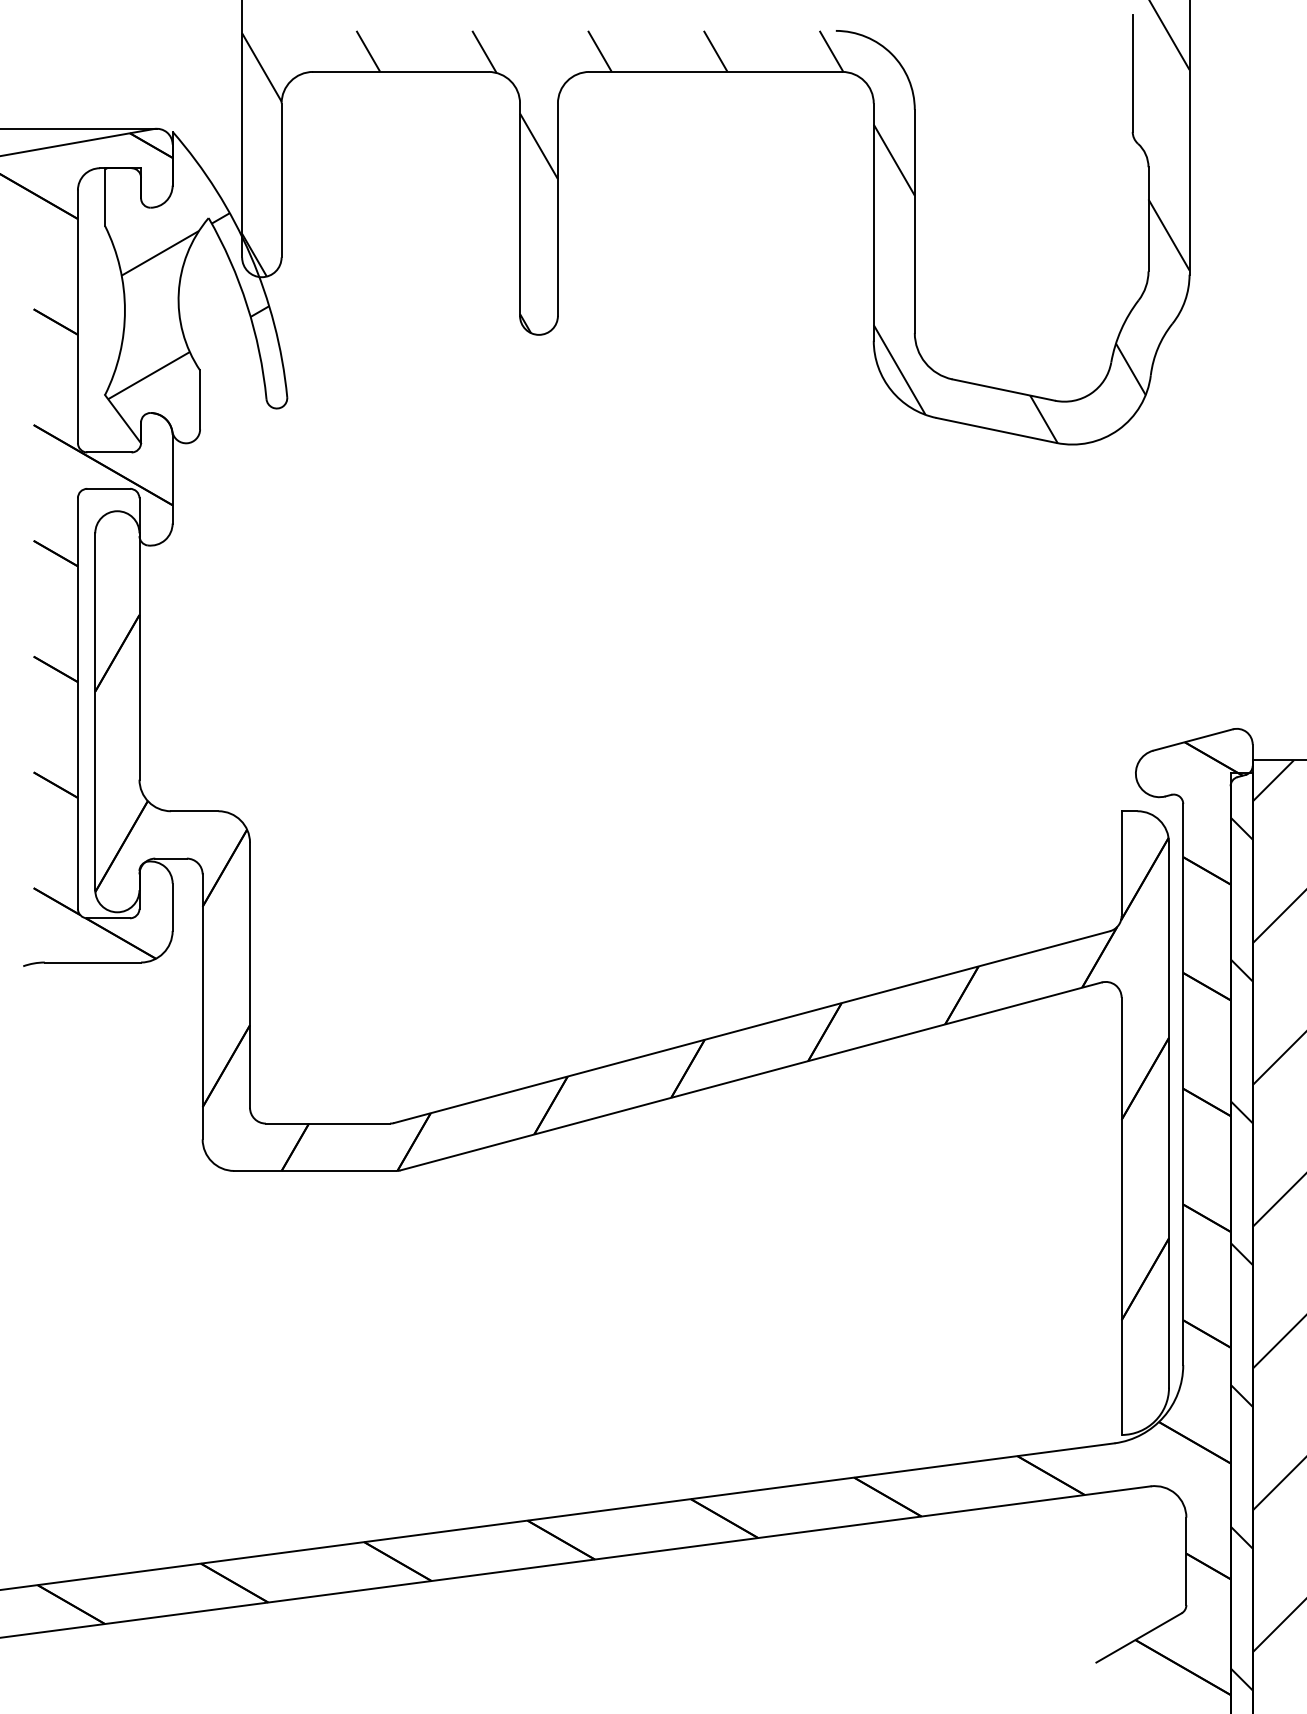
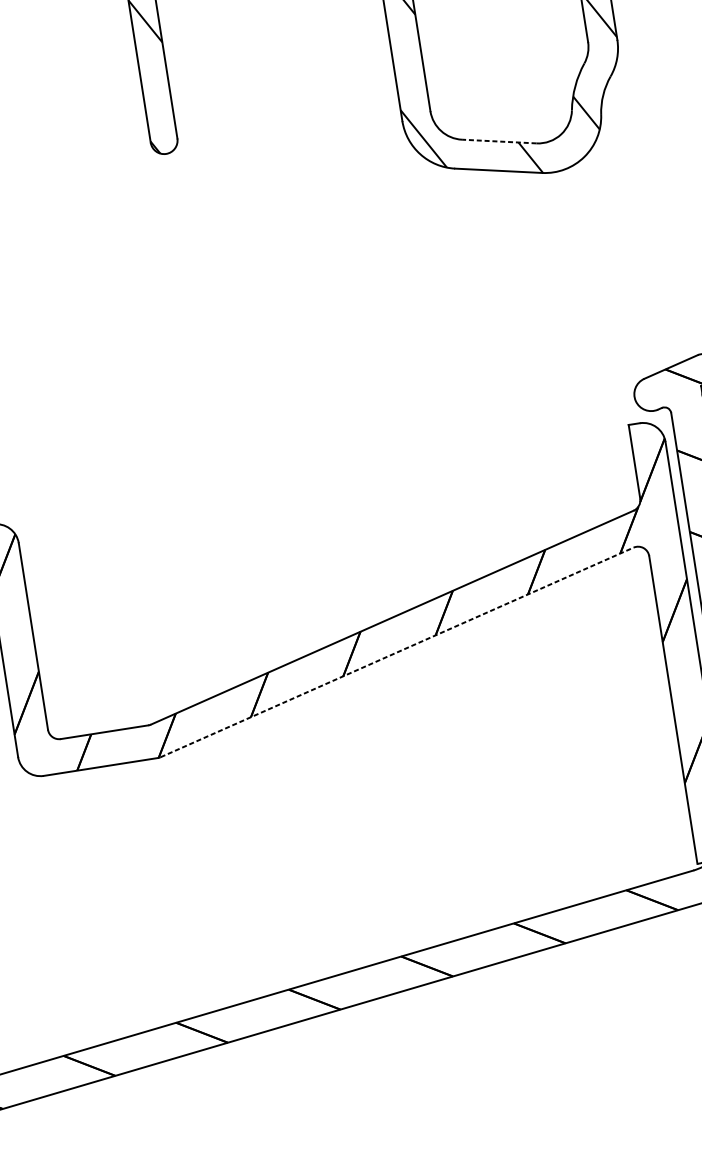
line: (1003, 389) -> (499, 141), solid -> dashed
line: (751, 1076) -> (397, 652), solid -> dashed

